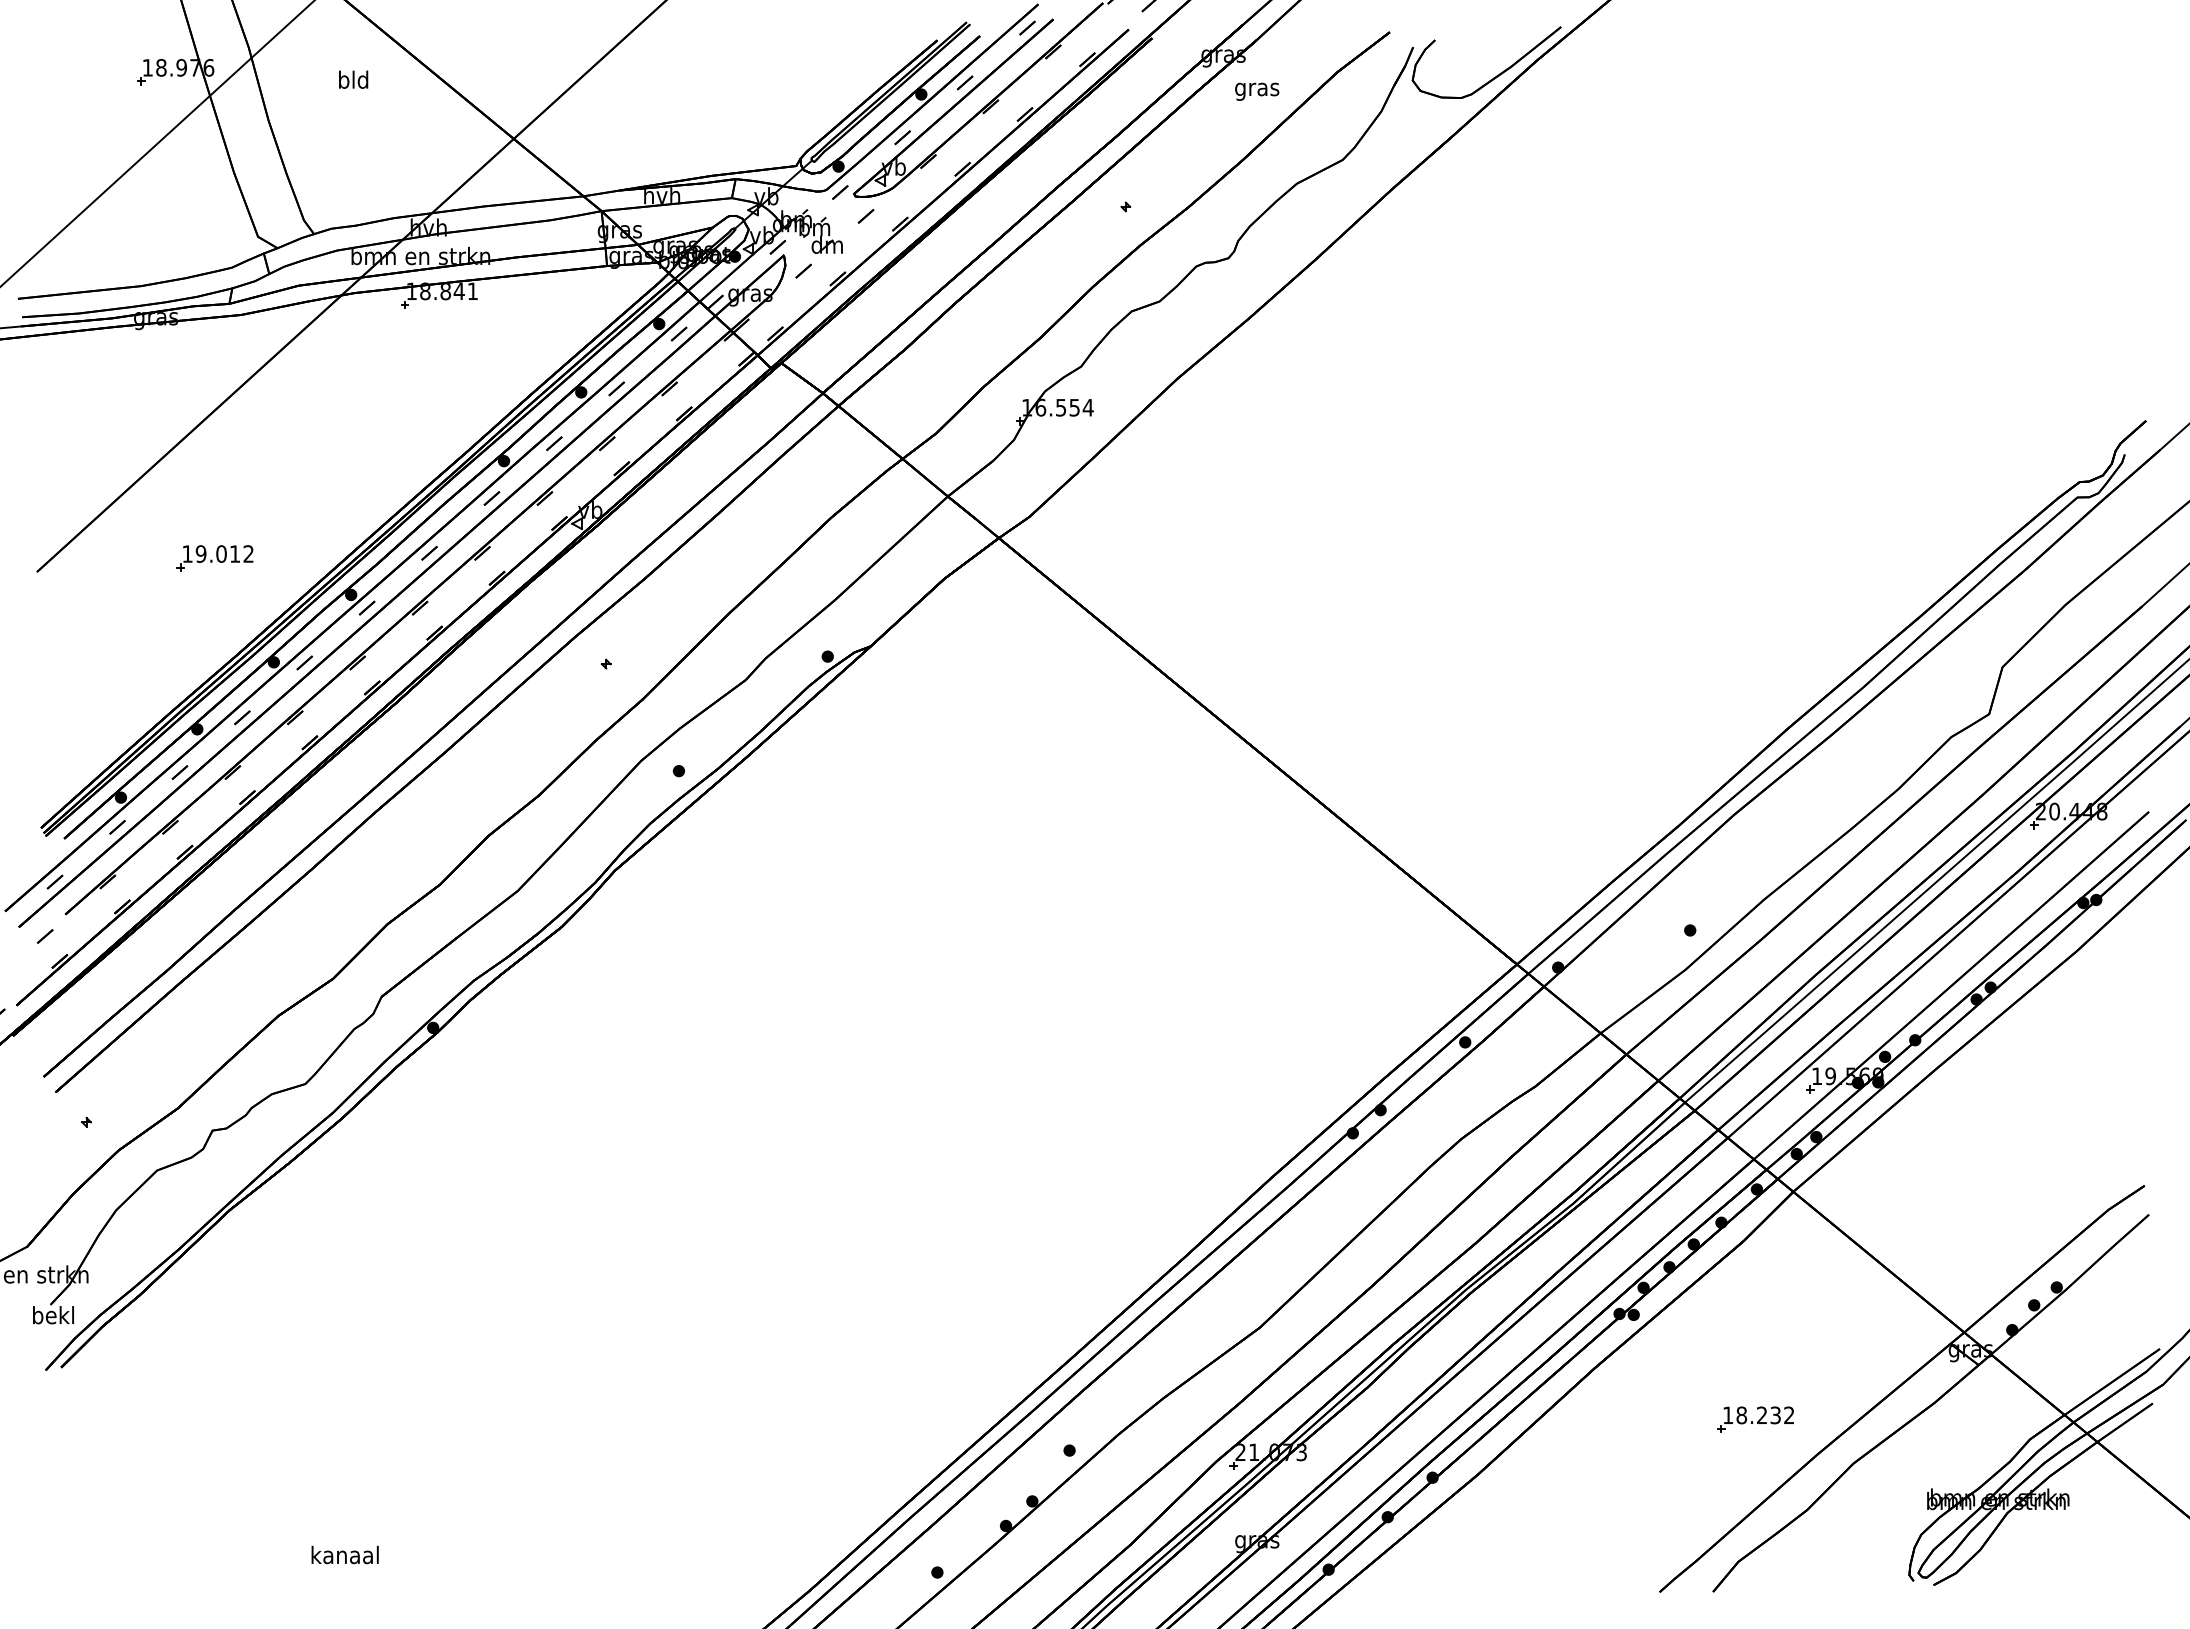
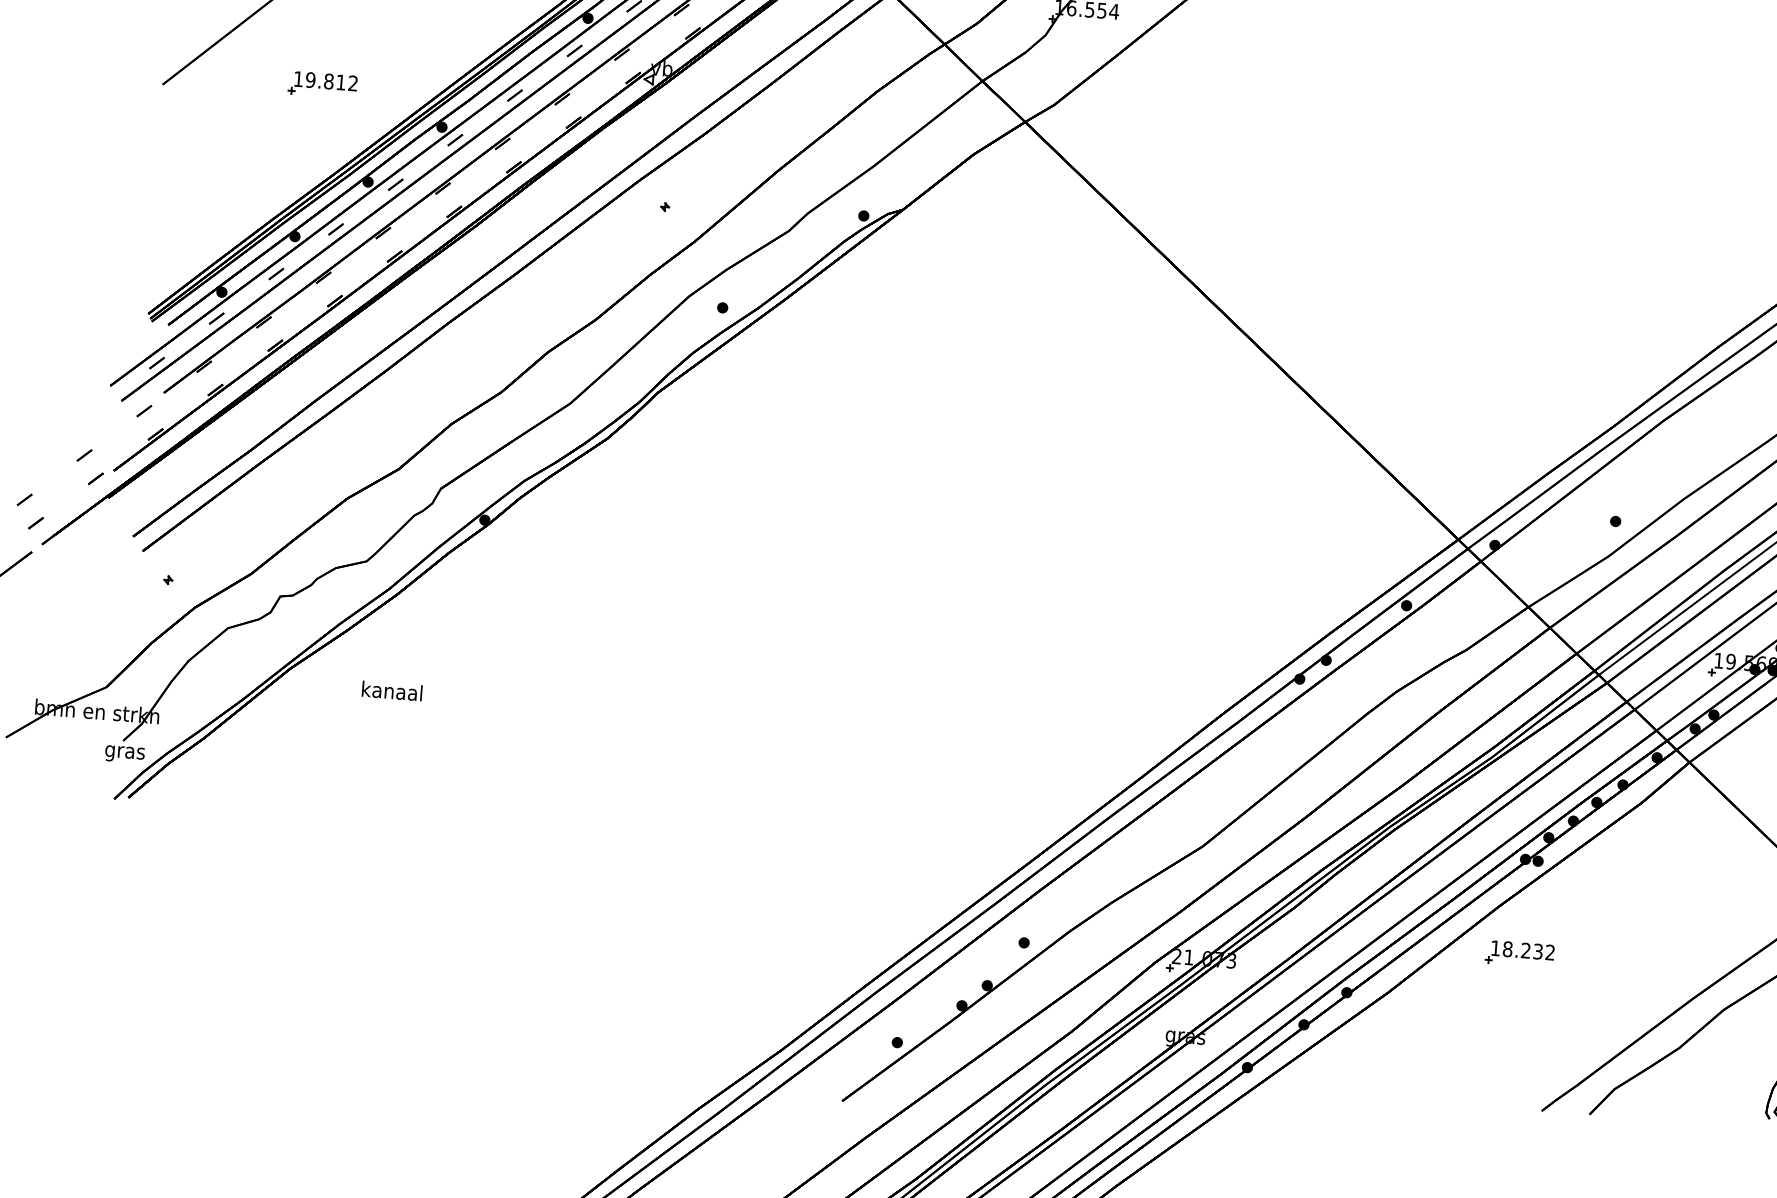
text: (221, 553) -> (328, 81), 19.012 -> 19.812
text: (53, 1317) -> (124, 752), bekl -> gras
part: (1755, 1419) -> (1519, 953), moved
text: (344, 1554) -> (391, 690), moved

